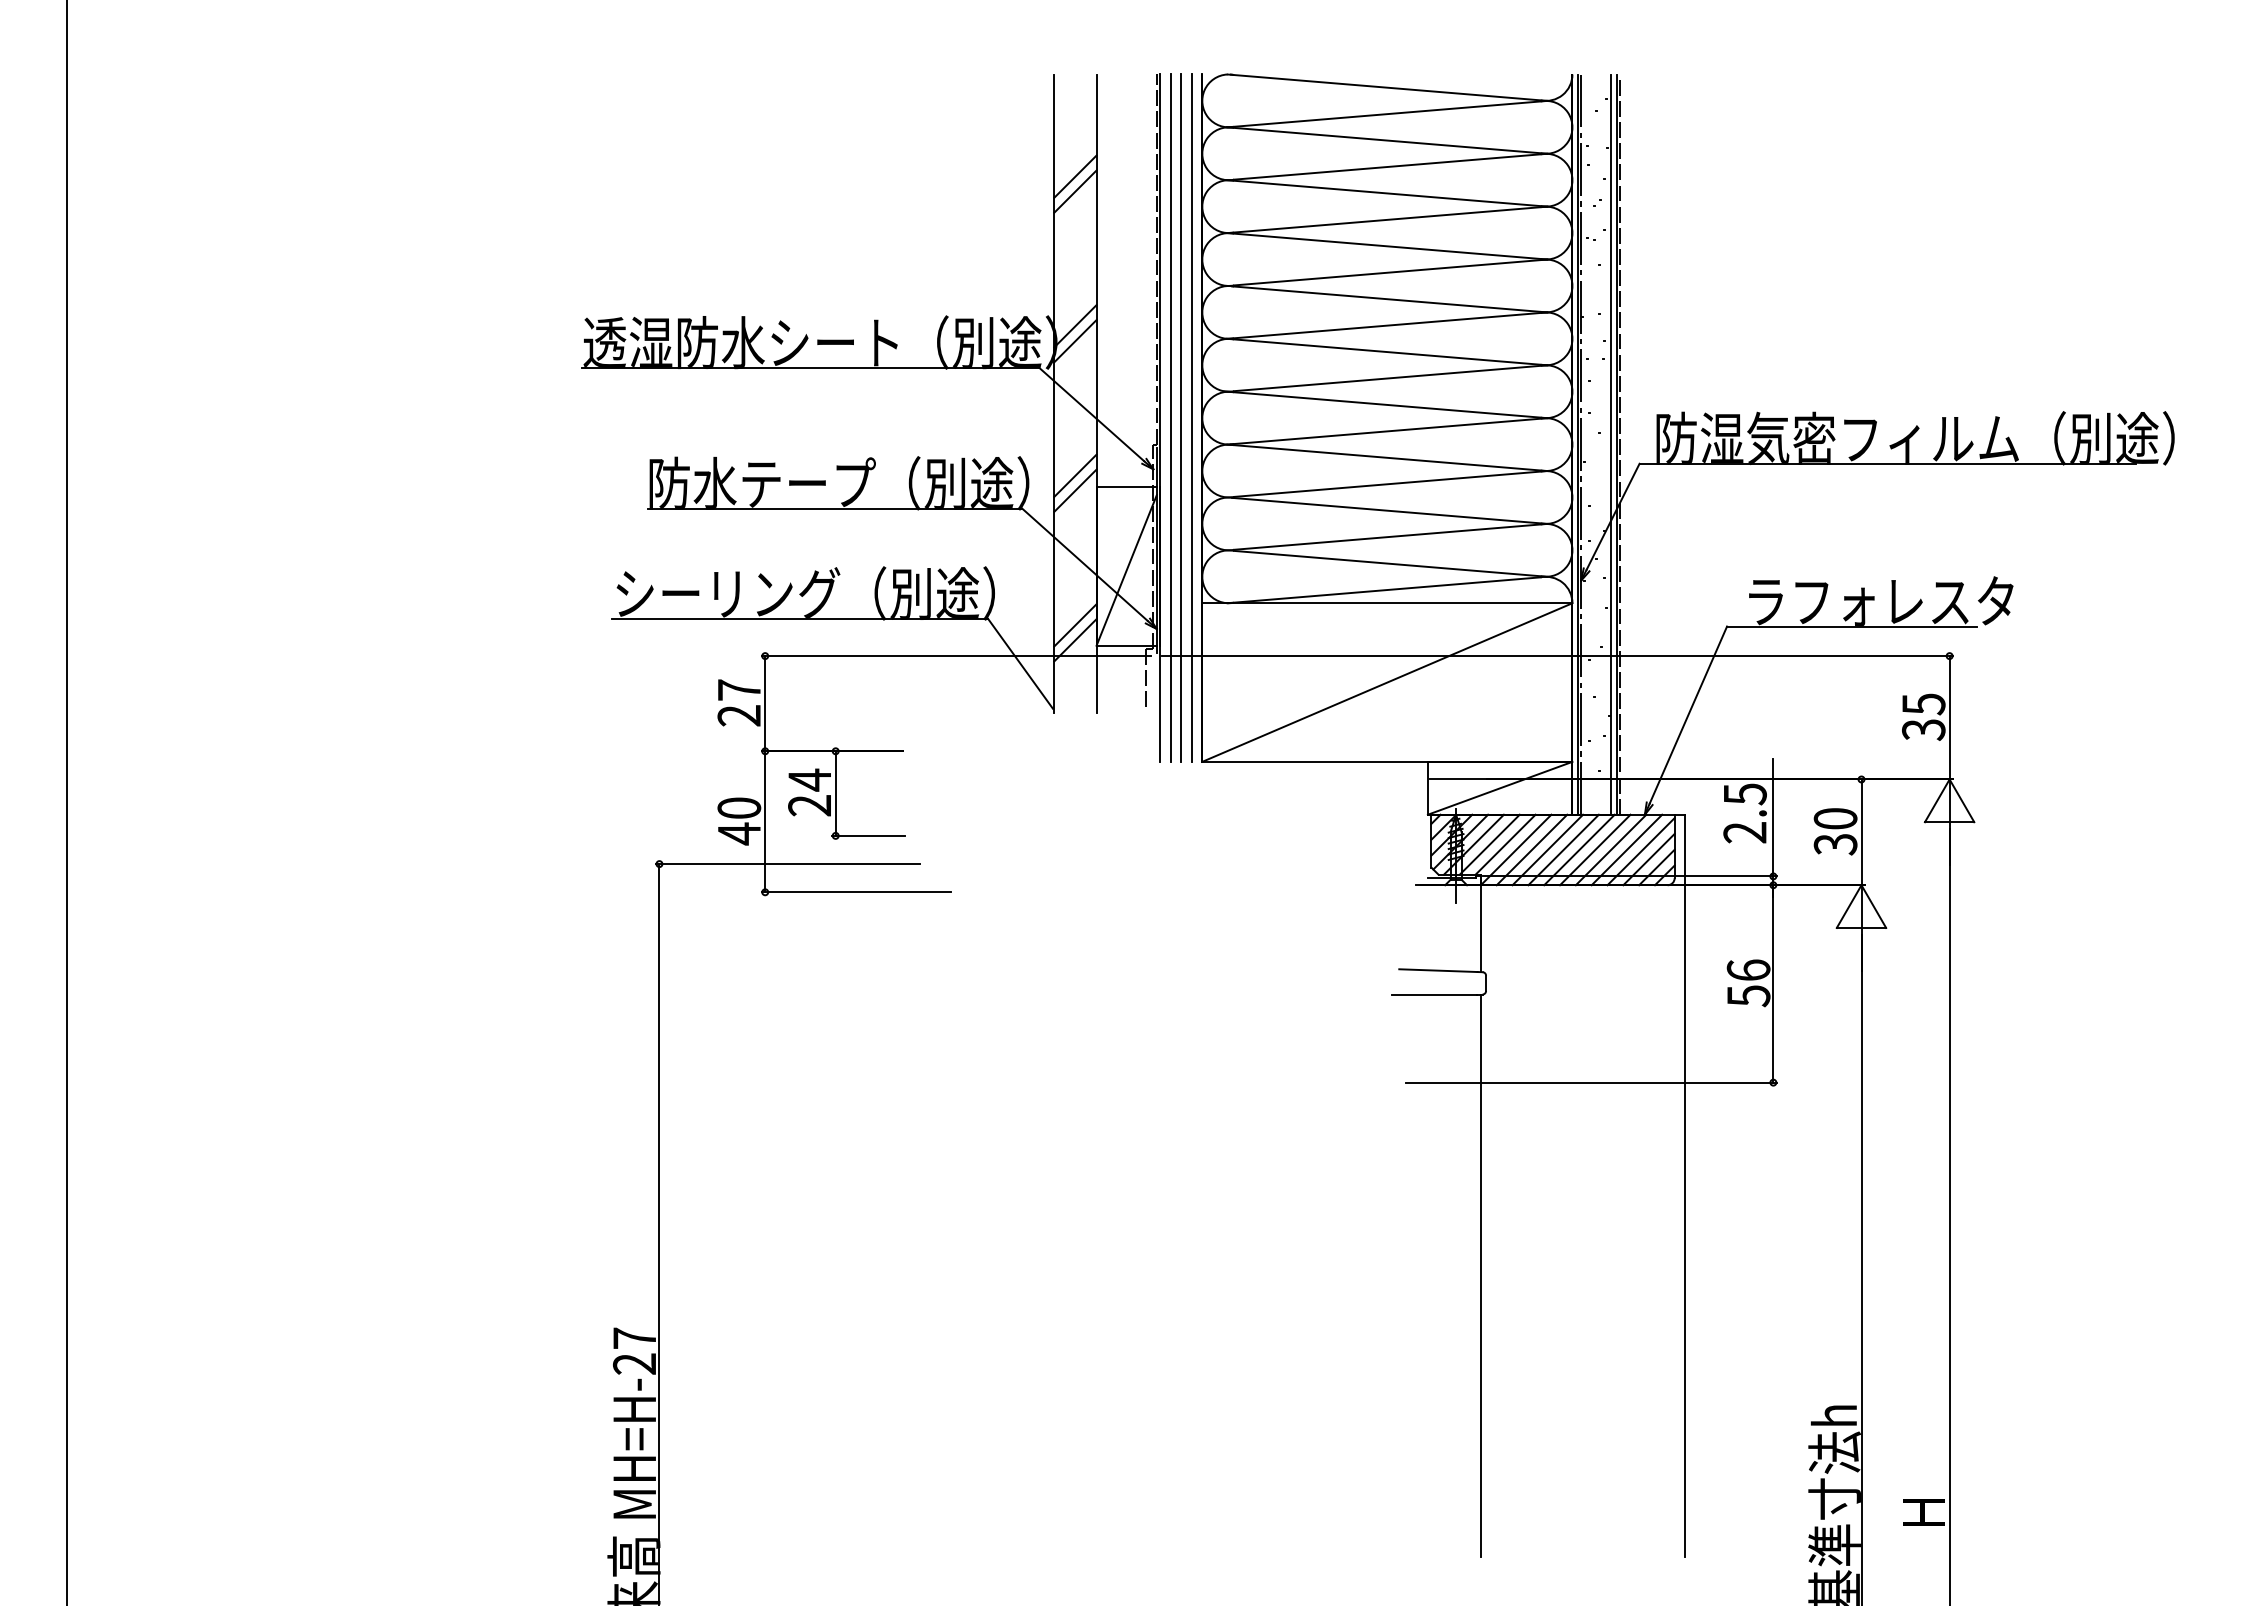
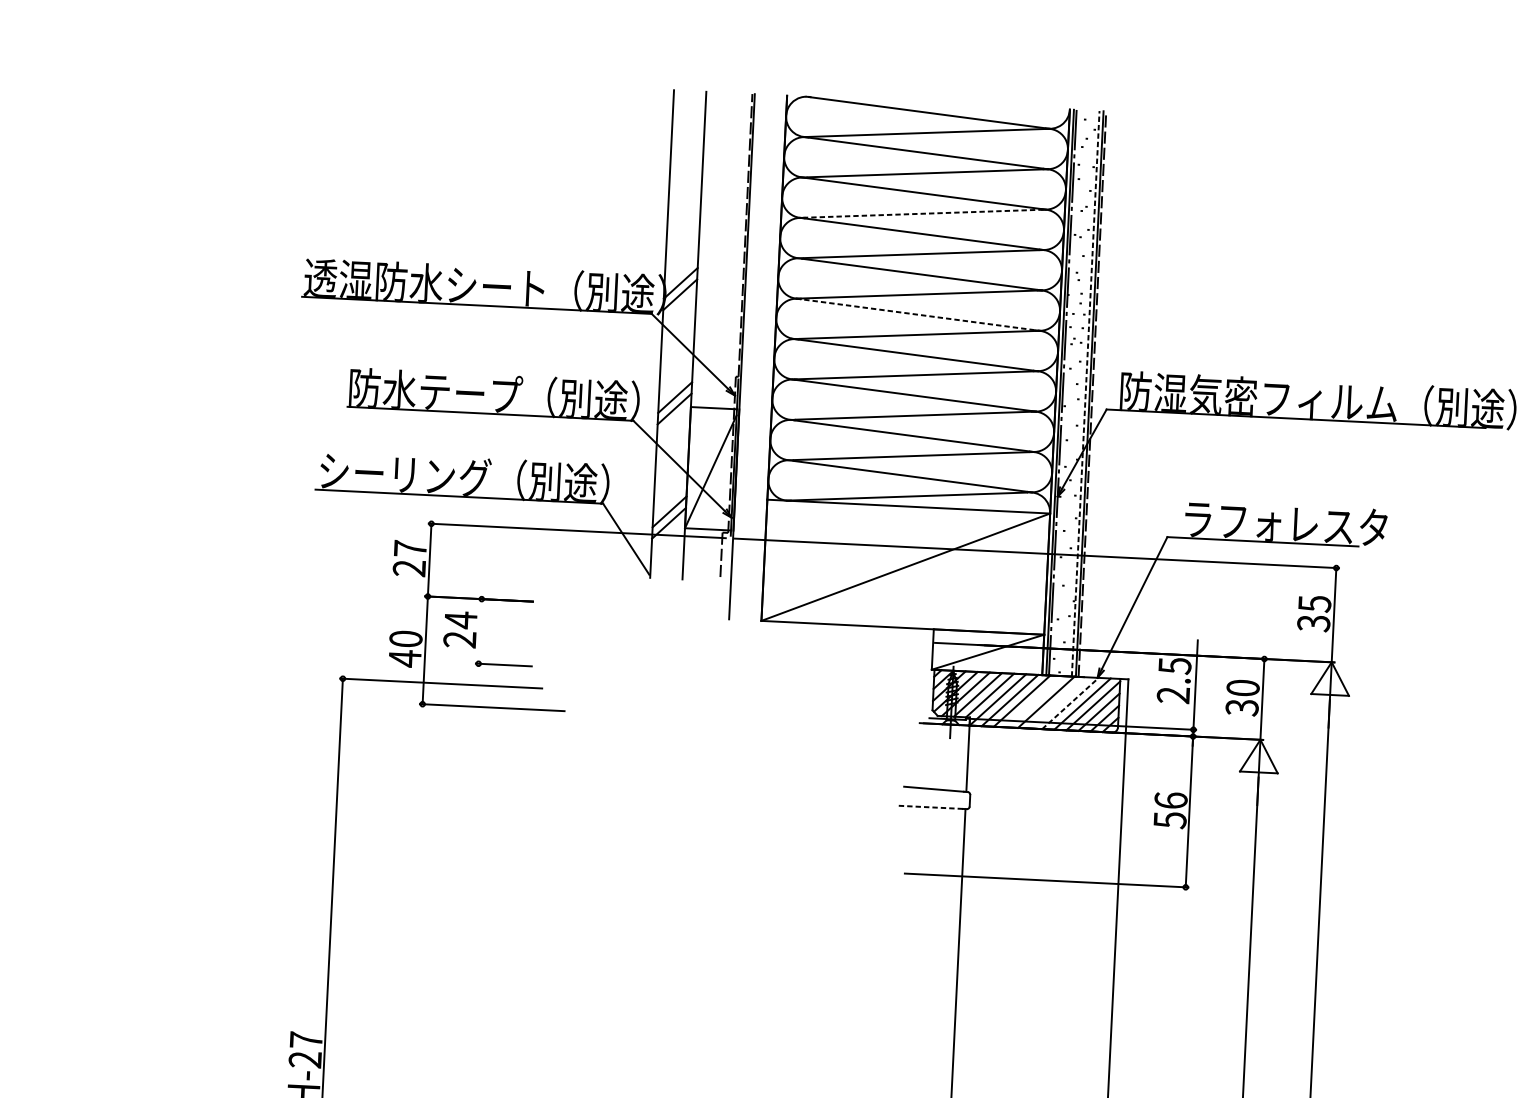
line: (1075, 176) -> (686, 168), removed
line: (1075, 191) -> (685, 180), removed
line: (1388, 219) -> (923, 213), solid -> dashed
line: (1387, 352) -> (918, 315), solid -> dashed
line: (1170, 417) -> (750, 356), removed
line: (1181, 417) -> (758, 357), removed
line: (1191, 417) -> (766, 357), removed
line: (1611, 444) -> (1085, 393), solid -> dashed
line: (835, 793) -> (480, 631), removed
line: (1563, 849) -> (1034, 701), removed
line: (1595, 849) -> (1058, 702), removed
line: (1611, 849) -> (1070, 703), solid -> dashed
line: (1434, 994) -> (930, 807), solid -> dashed

